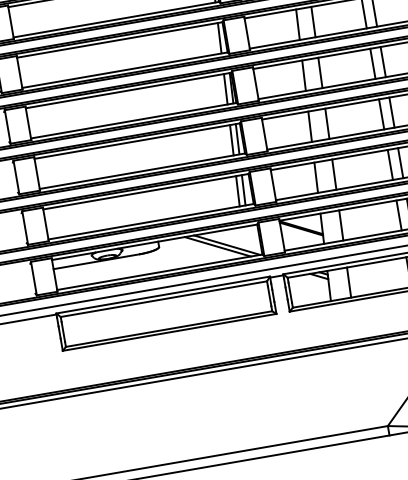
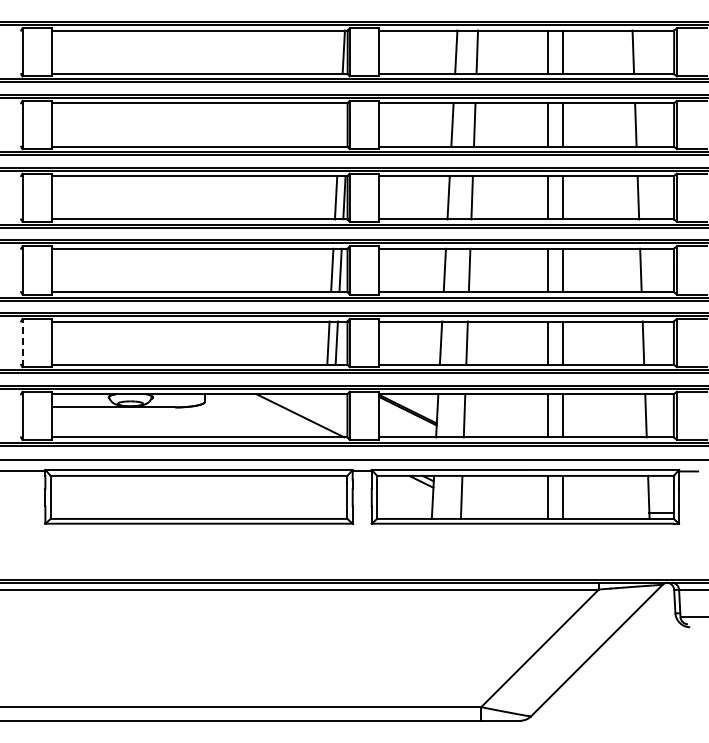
line: (219, 37) -> (339, 124), removed
line: (25, 227) -> (22, 342), solid -> dashed
line: (217, 246) -> (286, 415), removed

